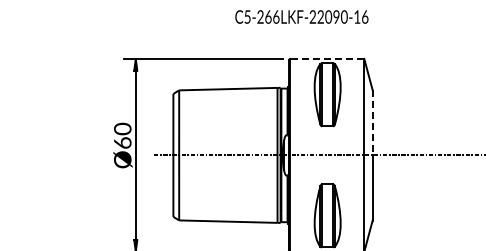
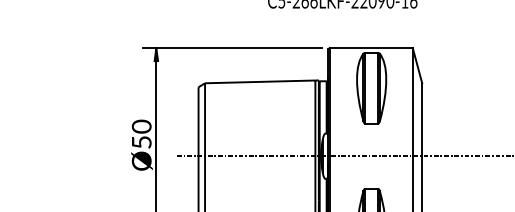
line: (326, 58) -> (370, 47), dashed -> solid
line: (372, 122) -> (421, 119), dashed -> solid
text: (122, 142) -> (141, 141), Ø60 -> Ø50

